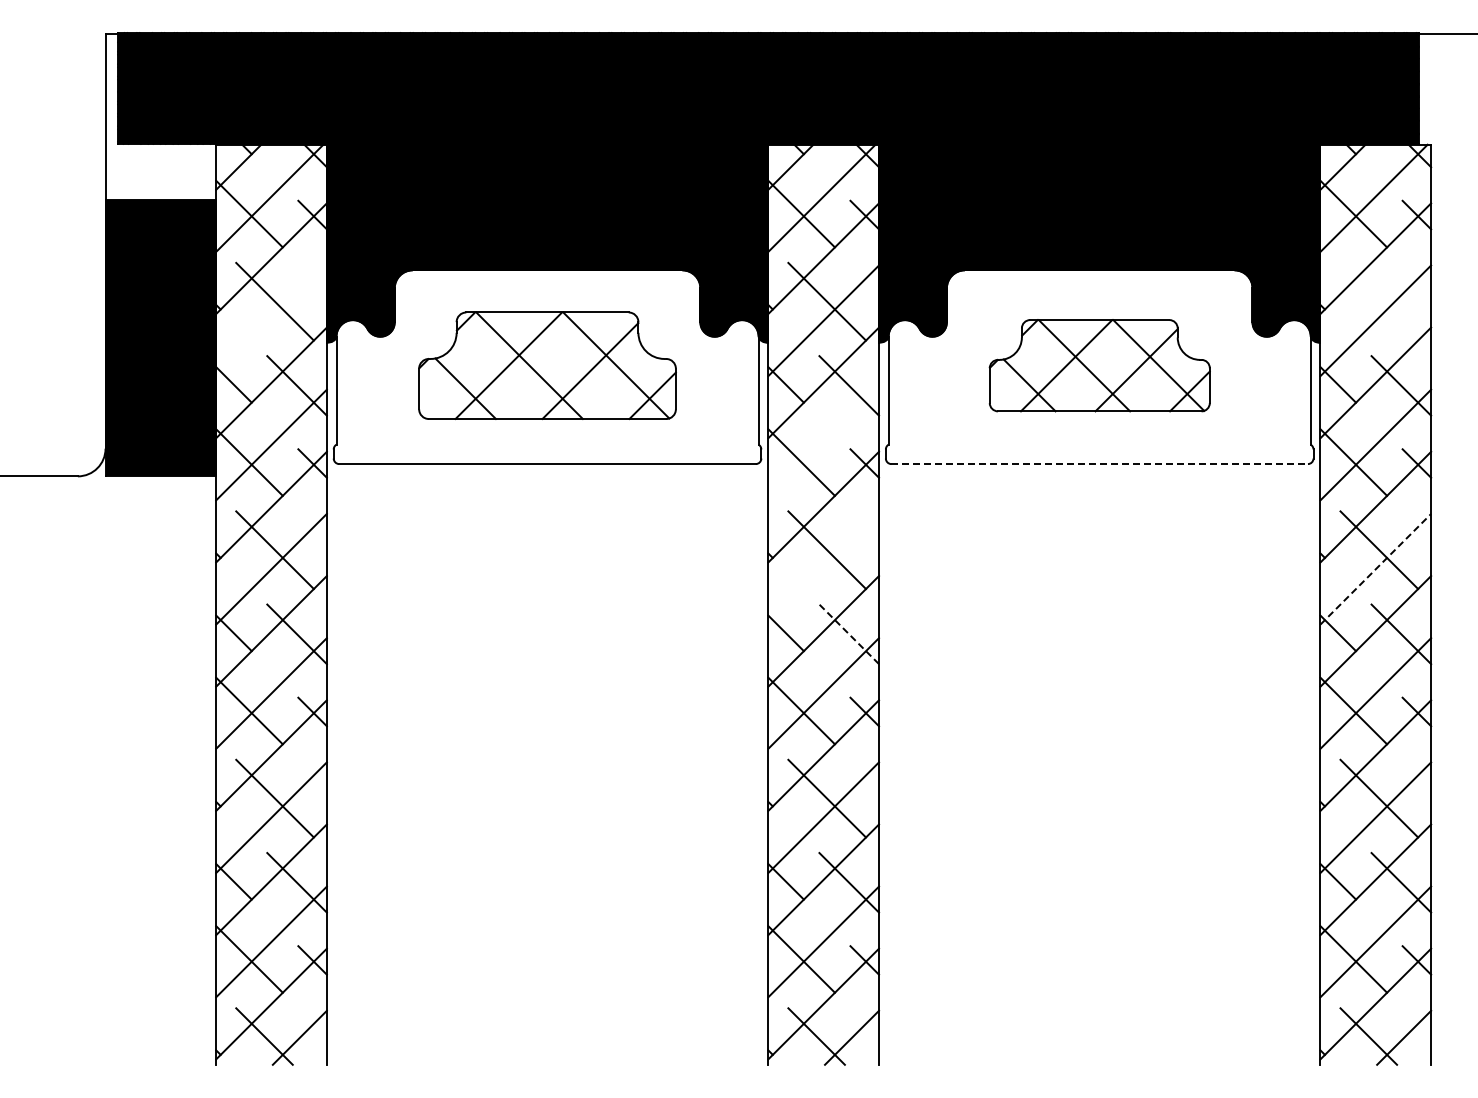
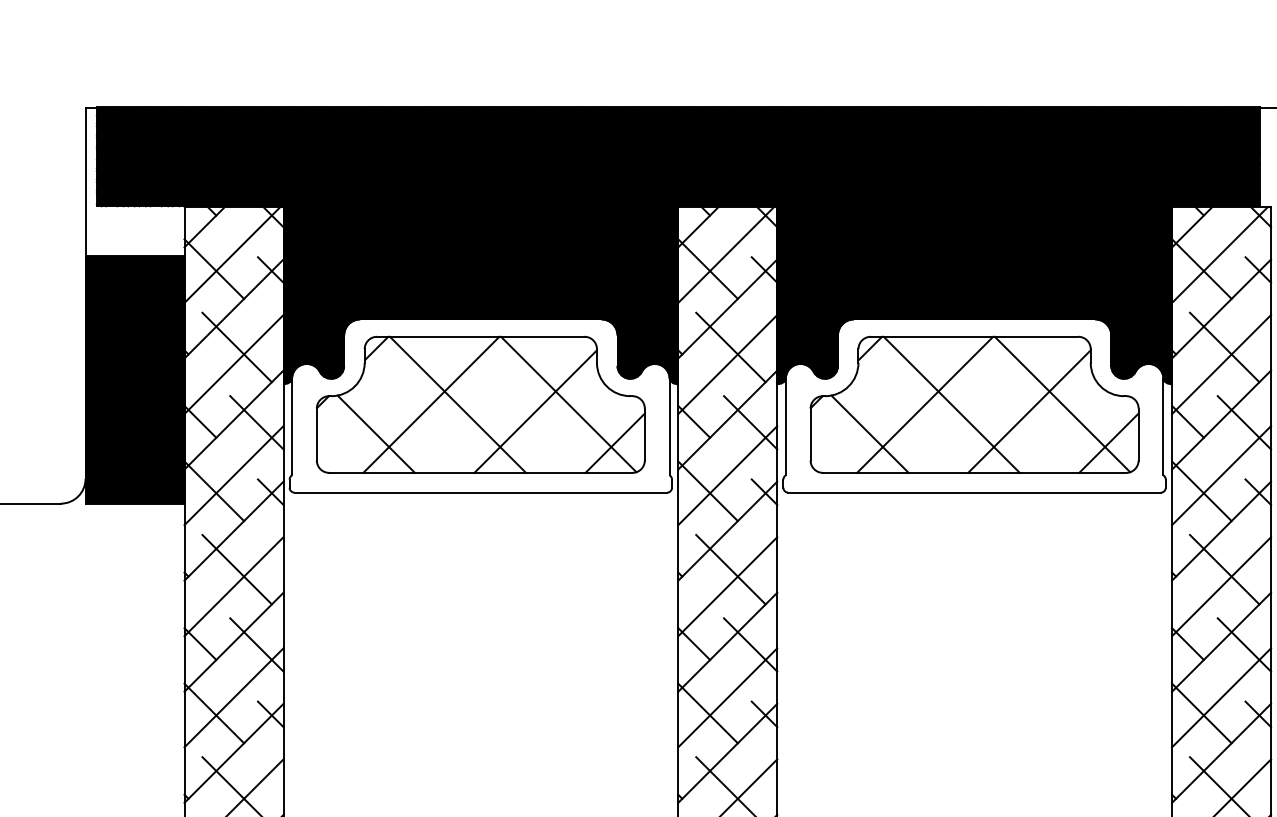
line: (1379, 301) -> (1224, 347), added
line: (271, 320) -> (233, 364), added
part: (547, 365) -> (480, 404), size x1.43
part: (1099, 365) -> (974, 404), size x1.67
line: (823, 444) -> (727, 475), added
line: (1100, 464) -> (975, 493), dashed -> solid
line: (823, 568) -> (727, 586), added
line: (1376, 568) -> (1222, 586), dashed -> solid
line: (848, 634) -> (749, 645), dashed -> solid

